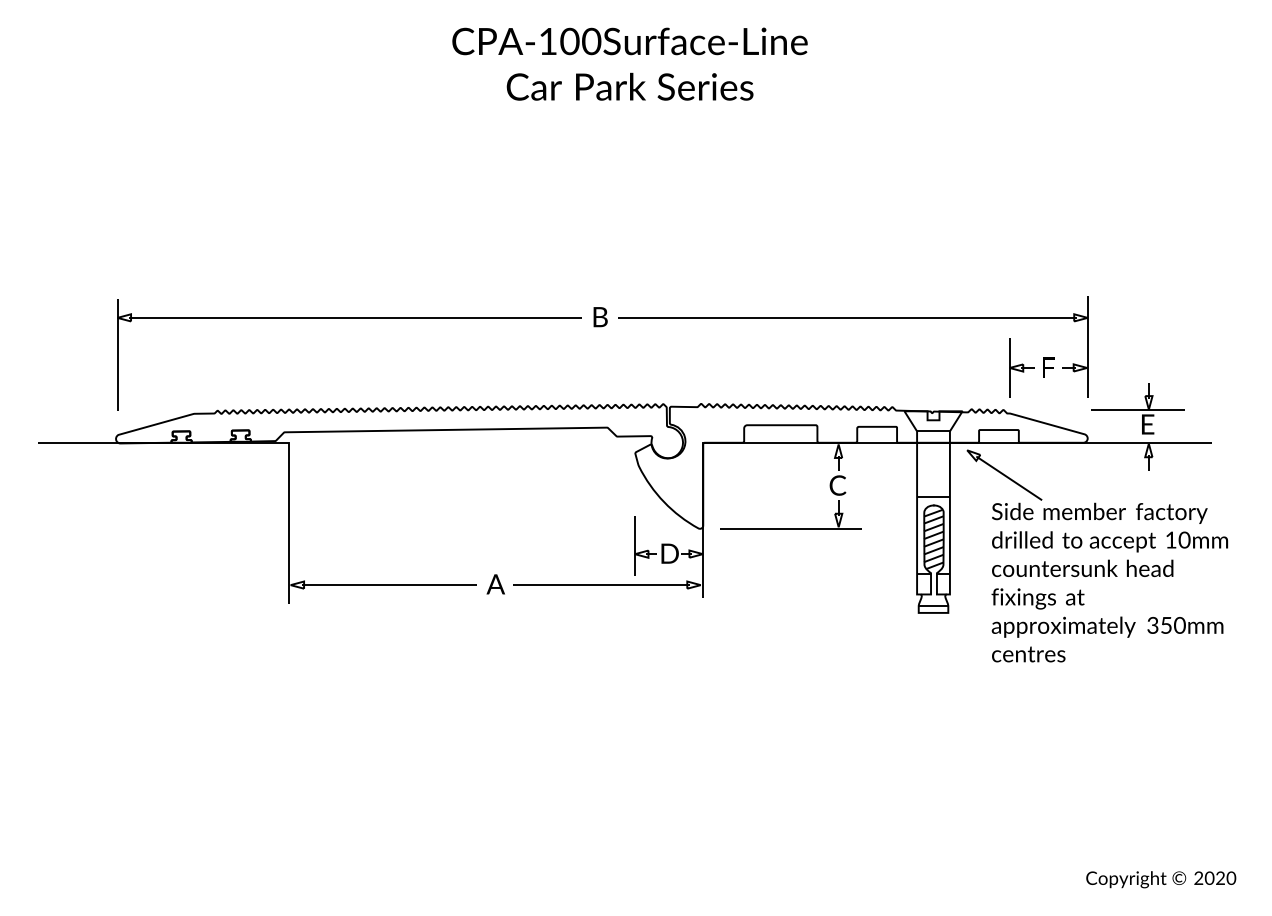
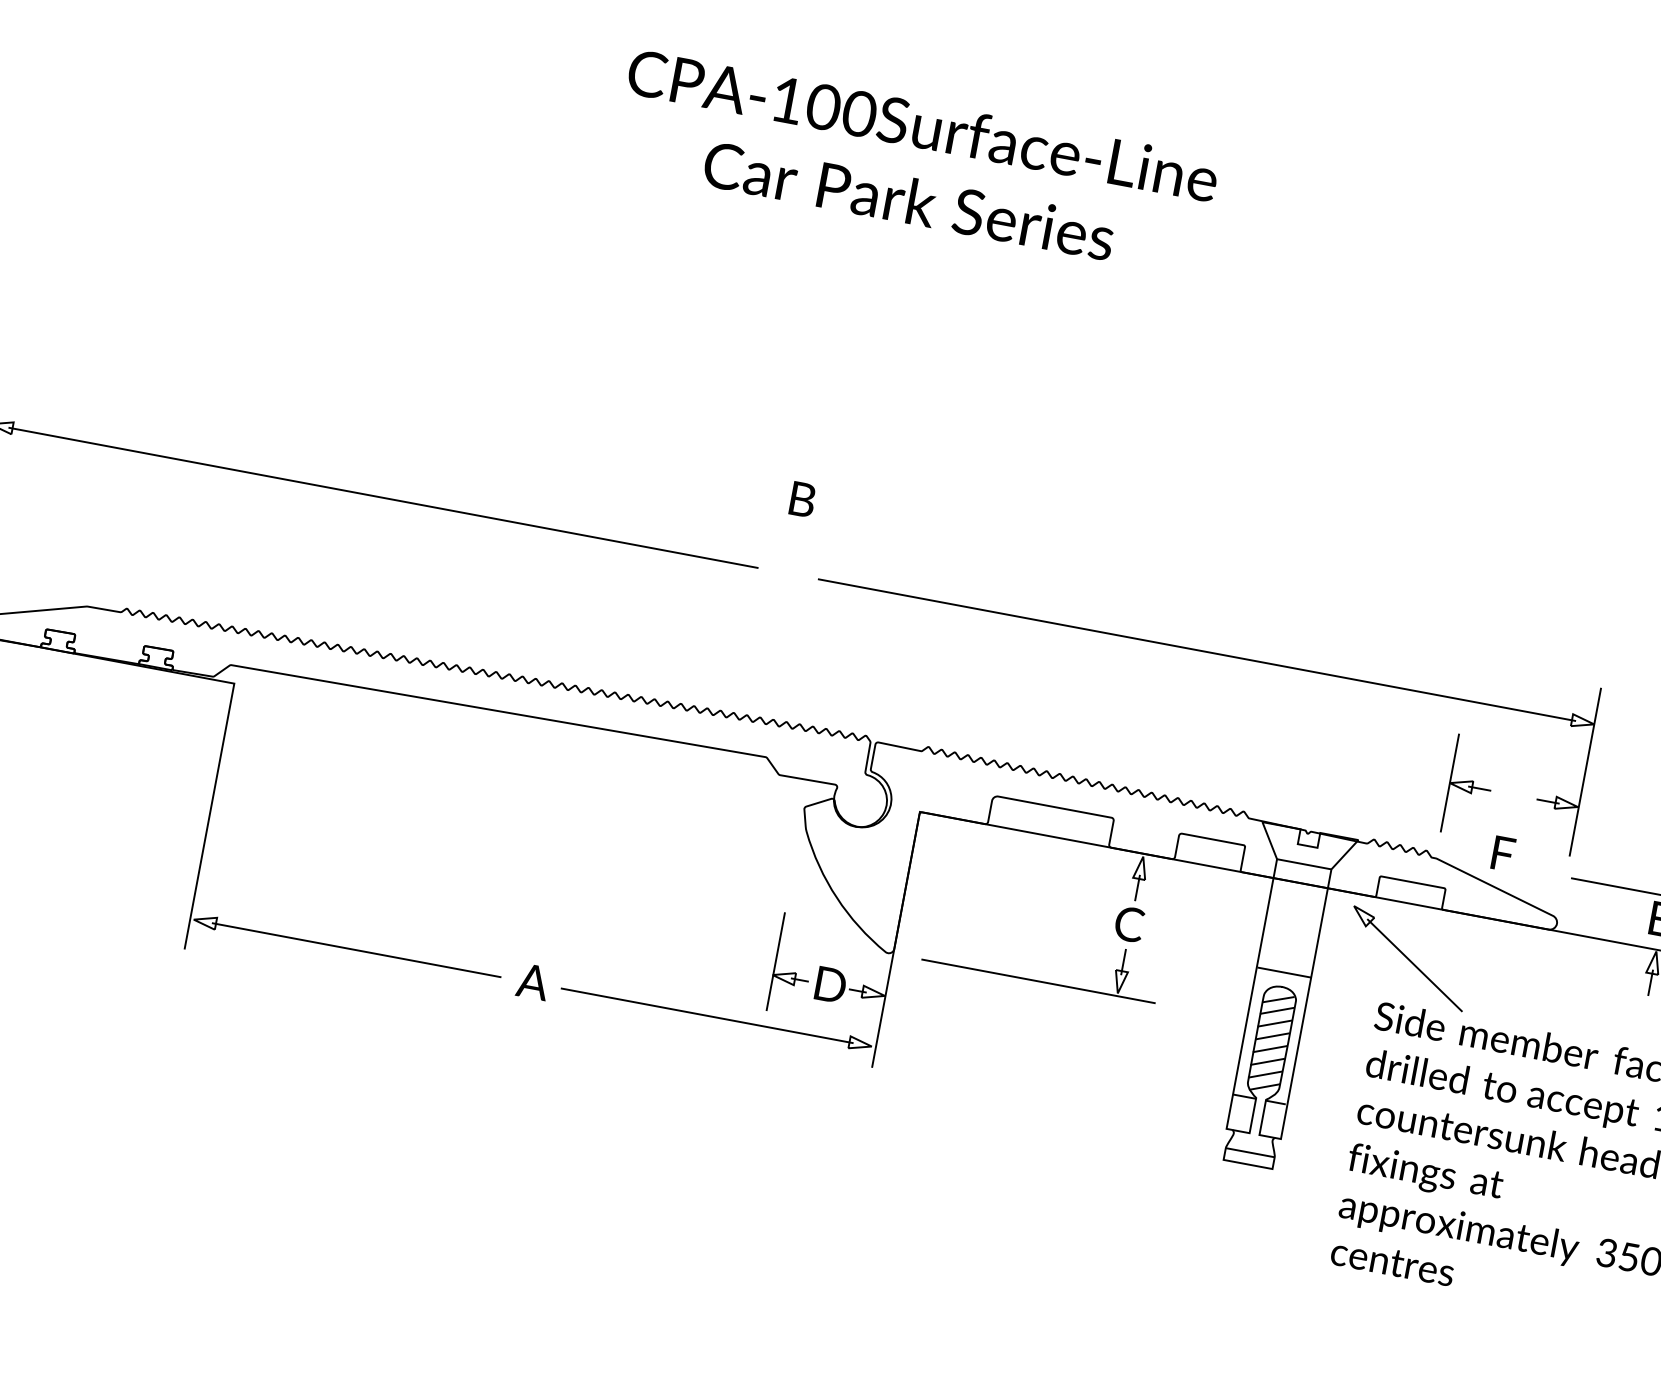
text: (600, 317) -> (802, 500), moved
text: (1048, 367) -> (1502, 853), moved

